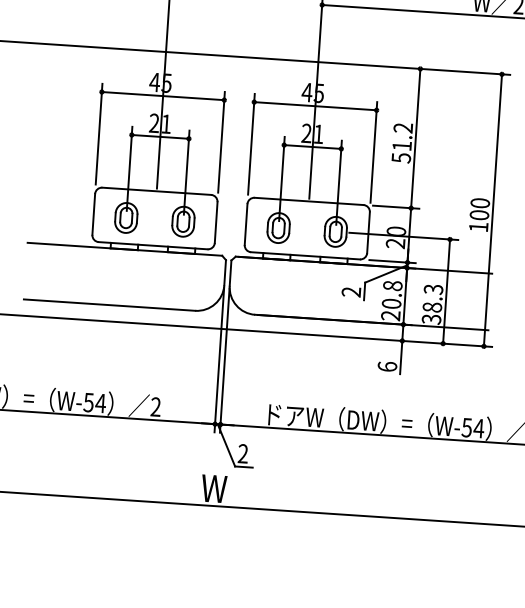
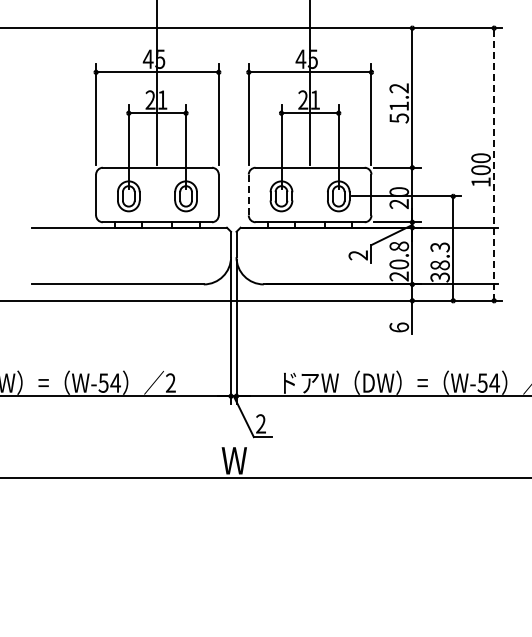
line: (493, 209) -> (494, 163), solid -> dashed
line: (245, 225) -> (248, 195), solid -> dashed

